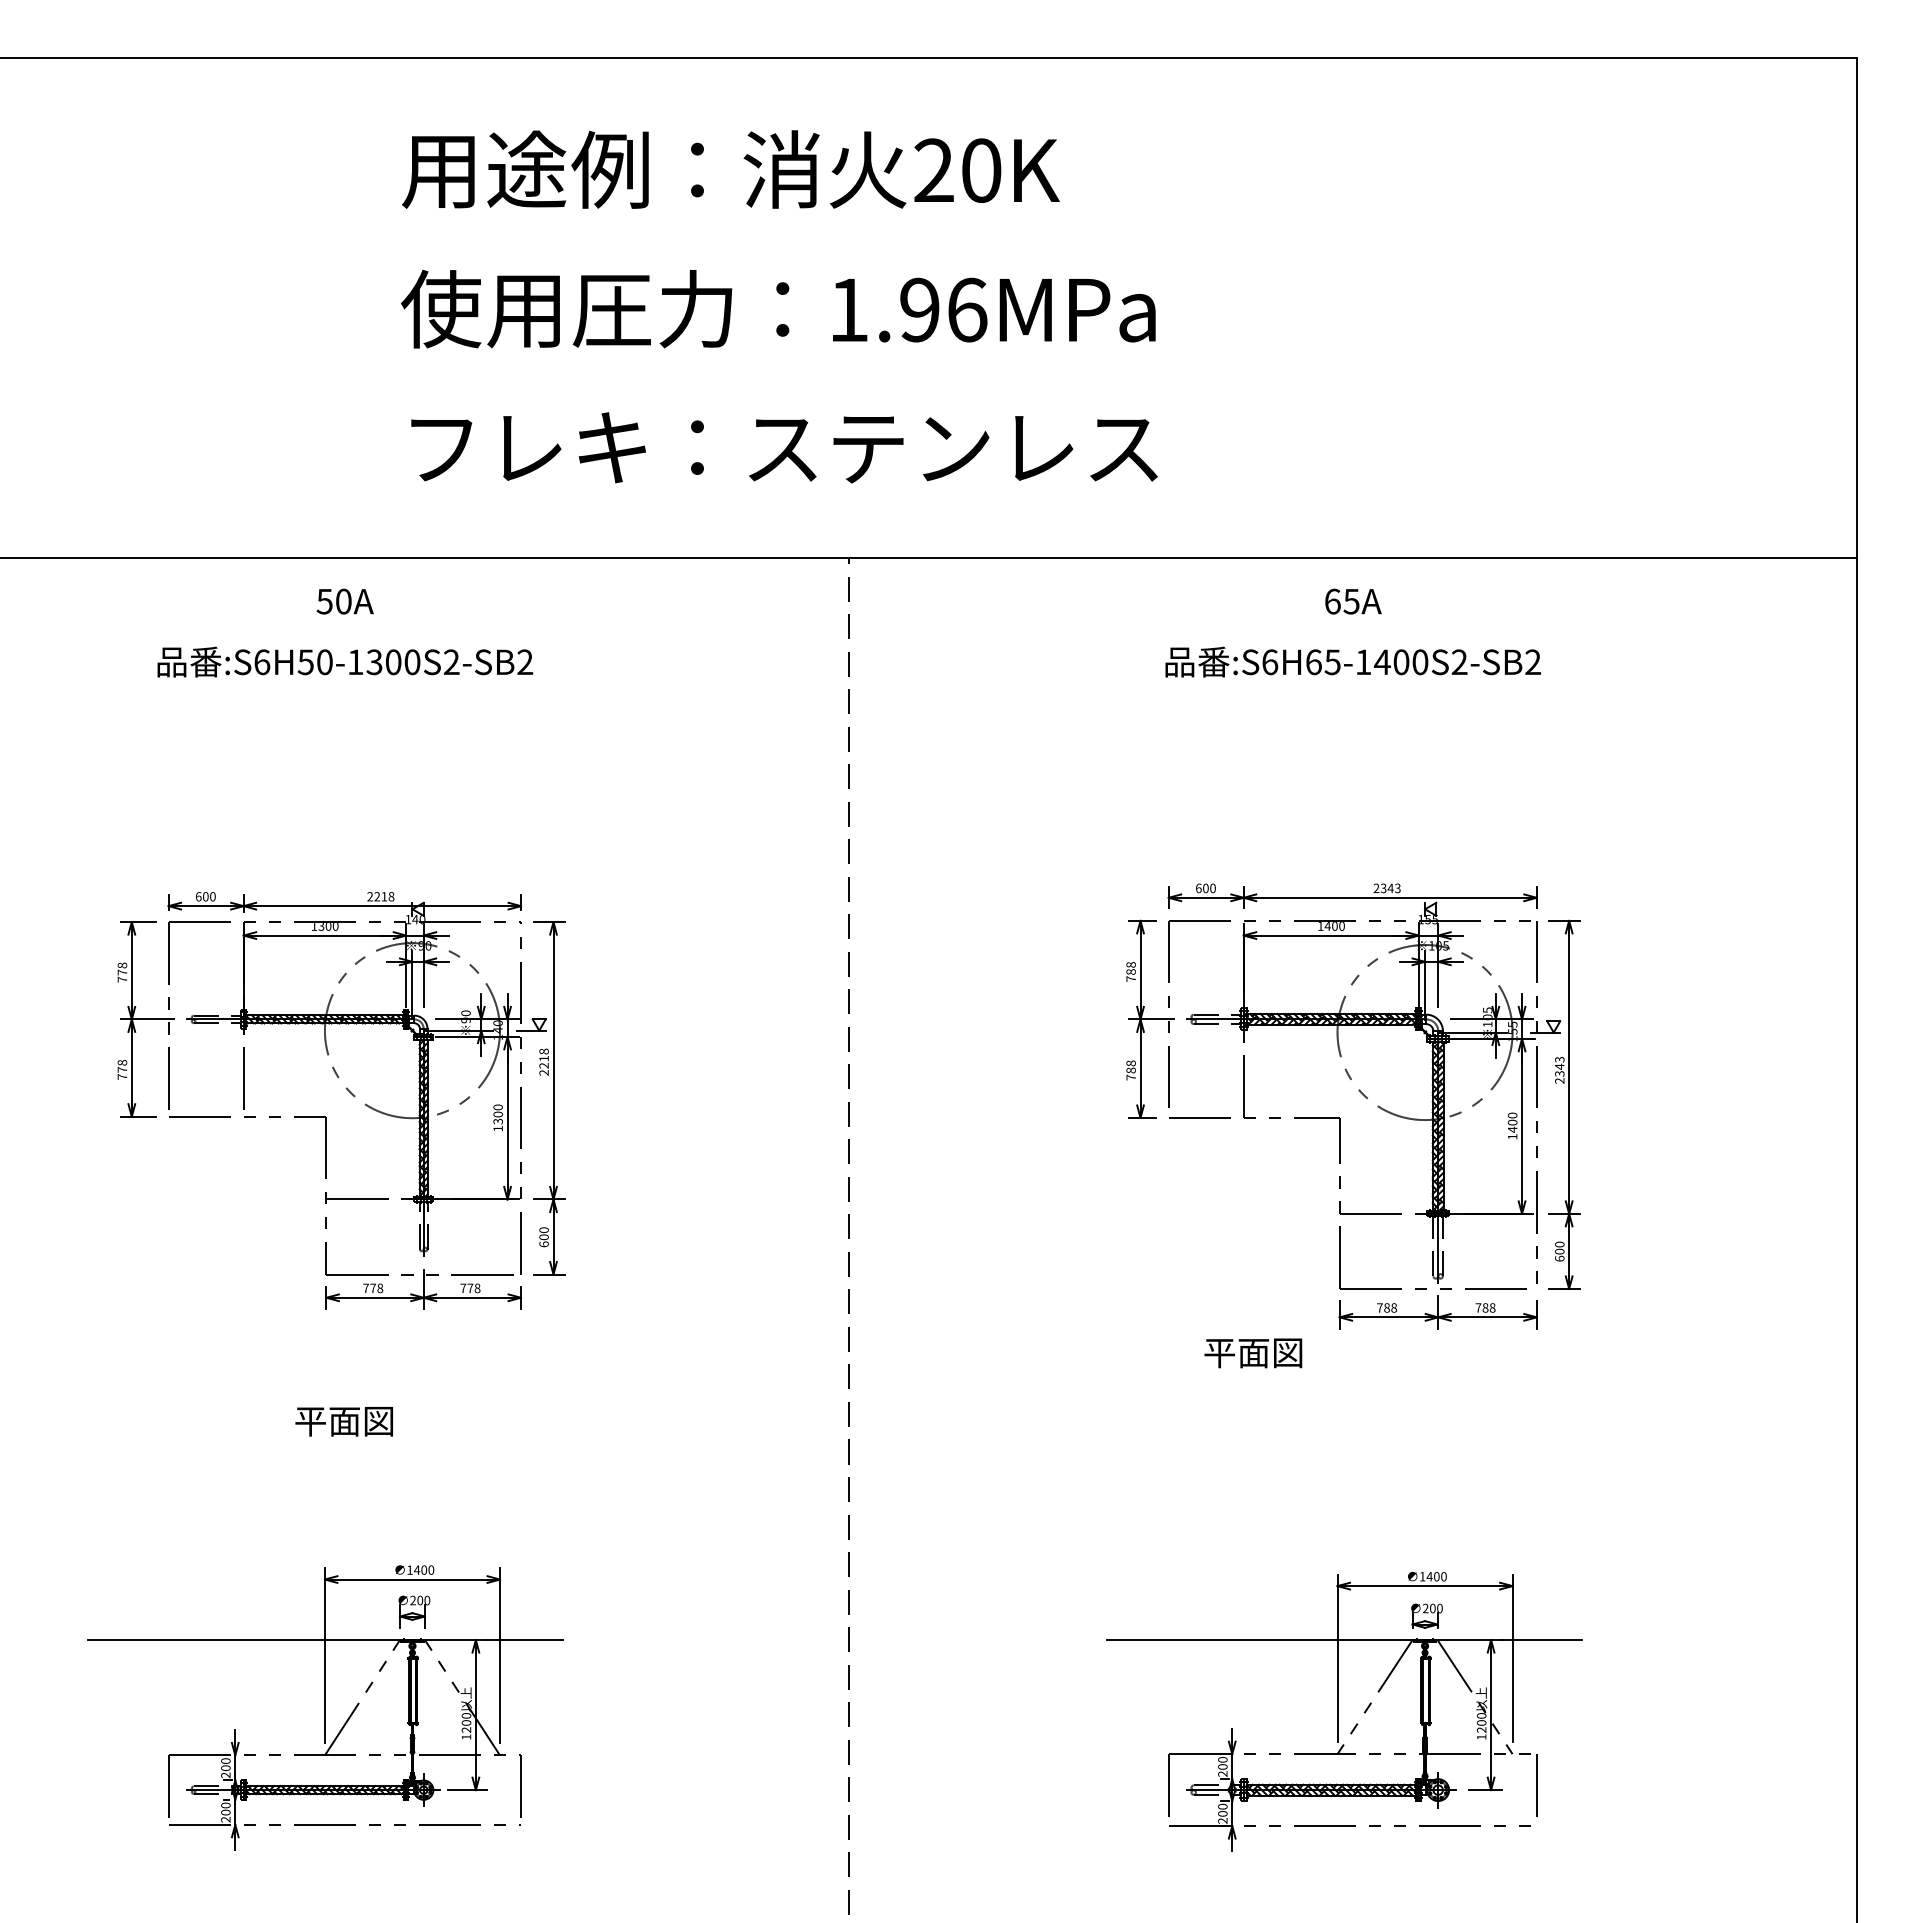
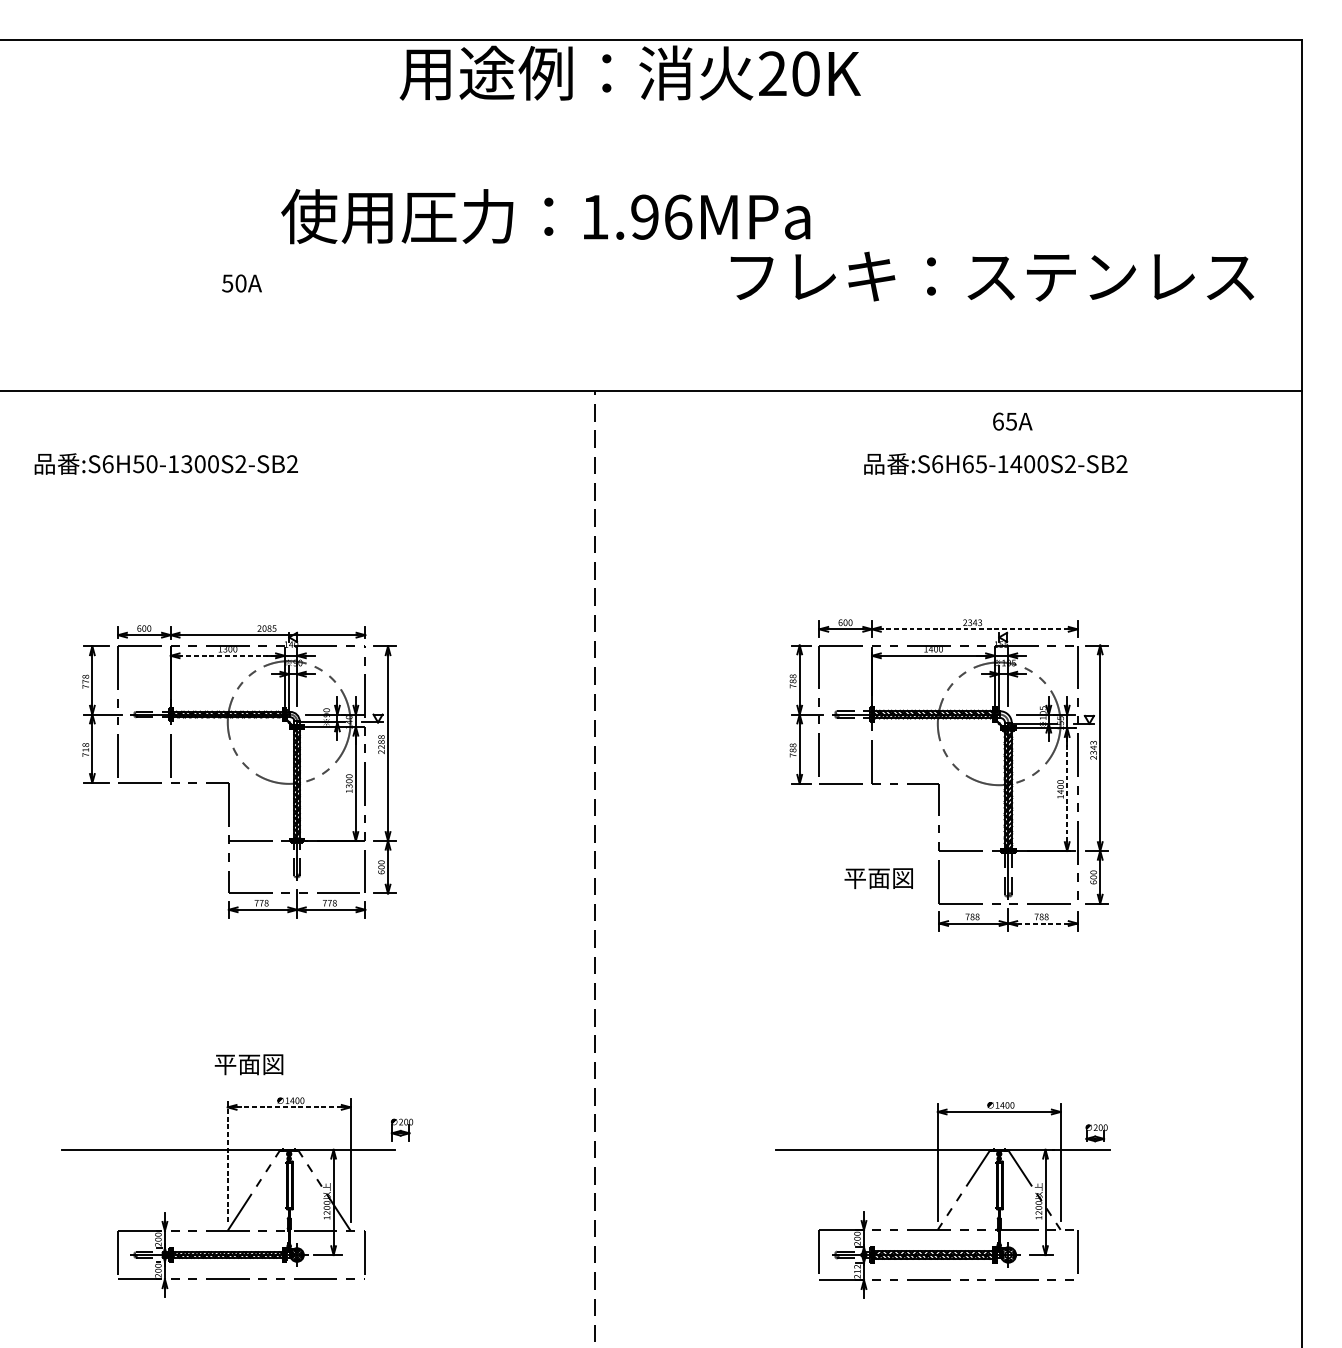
text: (730, 169) -> (629, 73), moved
text: (784, 447) -> (992, 276), moved
text: (344, 601) -> (241, 283), moved
text: (1353, 601) -> (1012, 421), moved
text: (345, 661) -> (166, 463), moved
text: (1352, 661) -> (995, 463), moved
text: (384, 896) -> (269, 628), 2218 -> 2085
line: (1390, 897) -> (974, 629), solid -> dashed
line: (324, 935) -> (227, 655), solid -> dashed
text: (543, 1058) -> (381, 742), 2218 -> 2288
text: (122, 1069) -> (85, 749), 778 -> 718
line: (1522, 1126) -> (1067, 789), solid -> dashed
line: (1487, 1317) -> (1042, 923), solid -> dashed
text: (1253, 1353) -> (878, 878), moved
text: (343, 1421) -> (248, 1064), moved
line: (411, 1579) -> (288, 1107), solid -> dashed
part: (414, 1611) -> (402, 1129), moved
part: (1426, 1615) -> (1096, 1132), moved
line: (324, 1655) -> (227, 1160), solid -> dashed
text: (1222, 1809) -> (857, 1268), 200 -> 212

